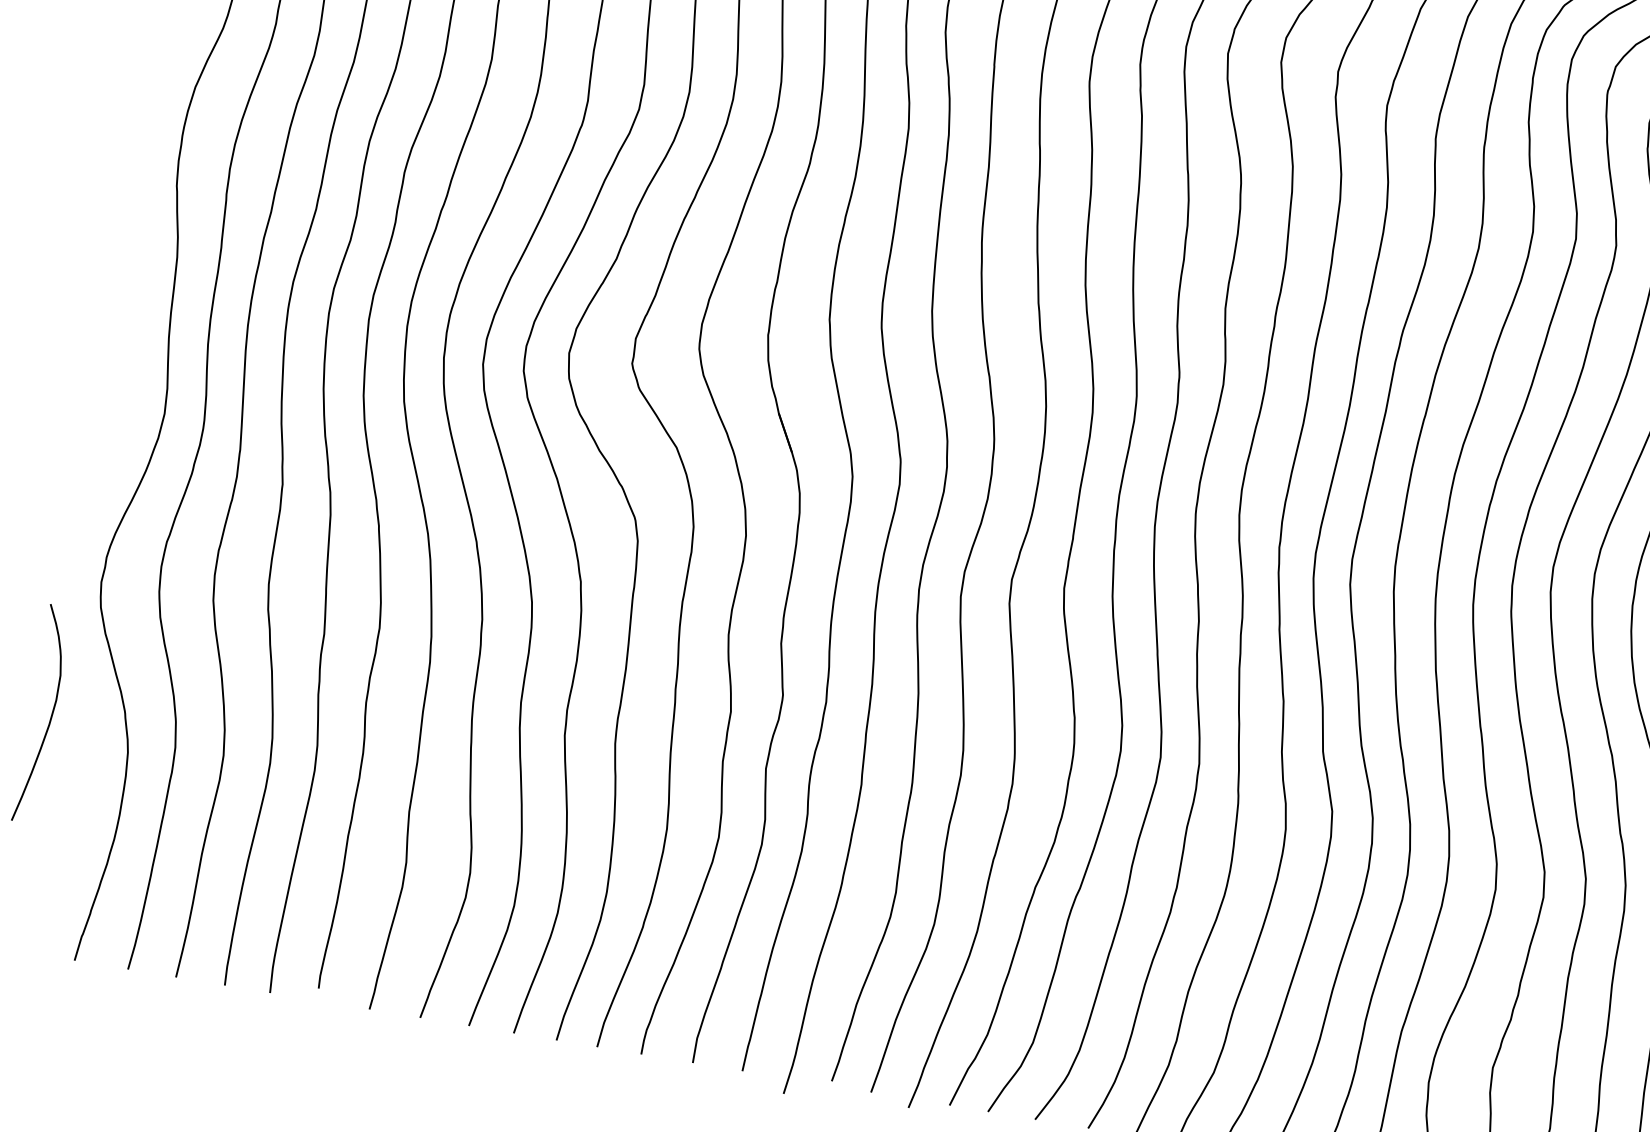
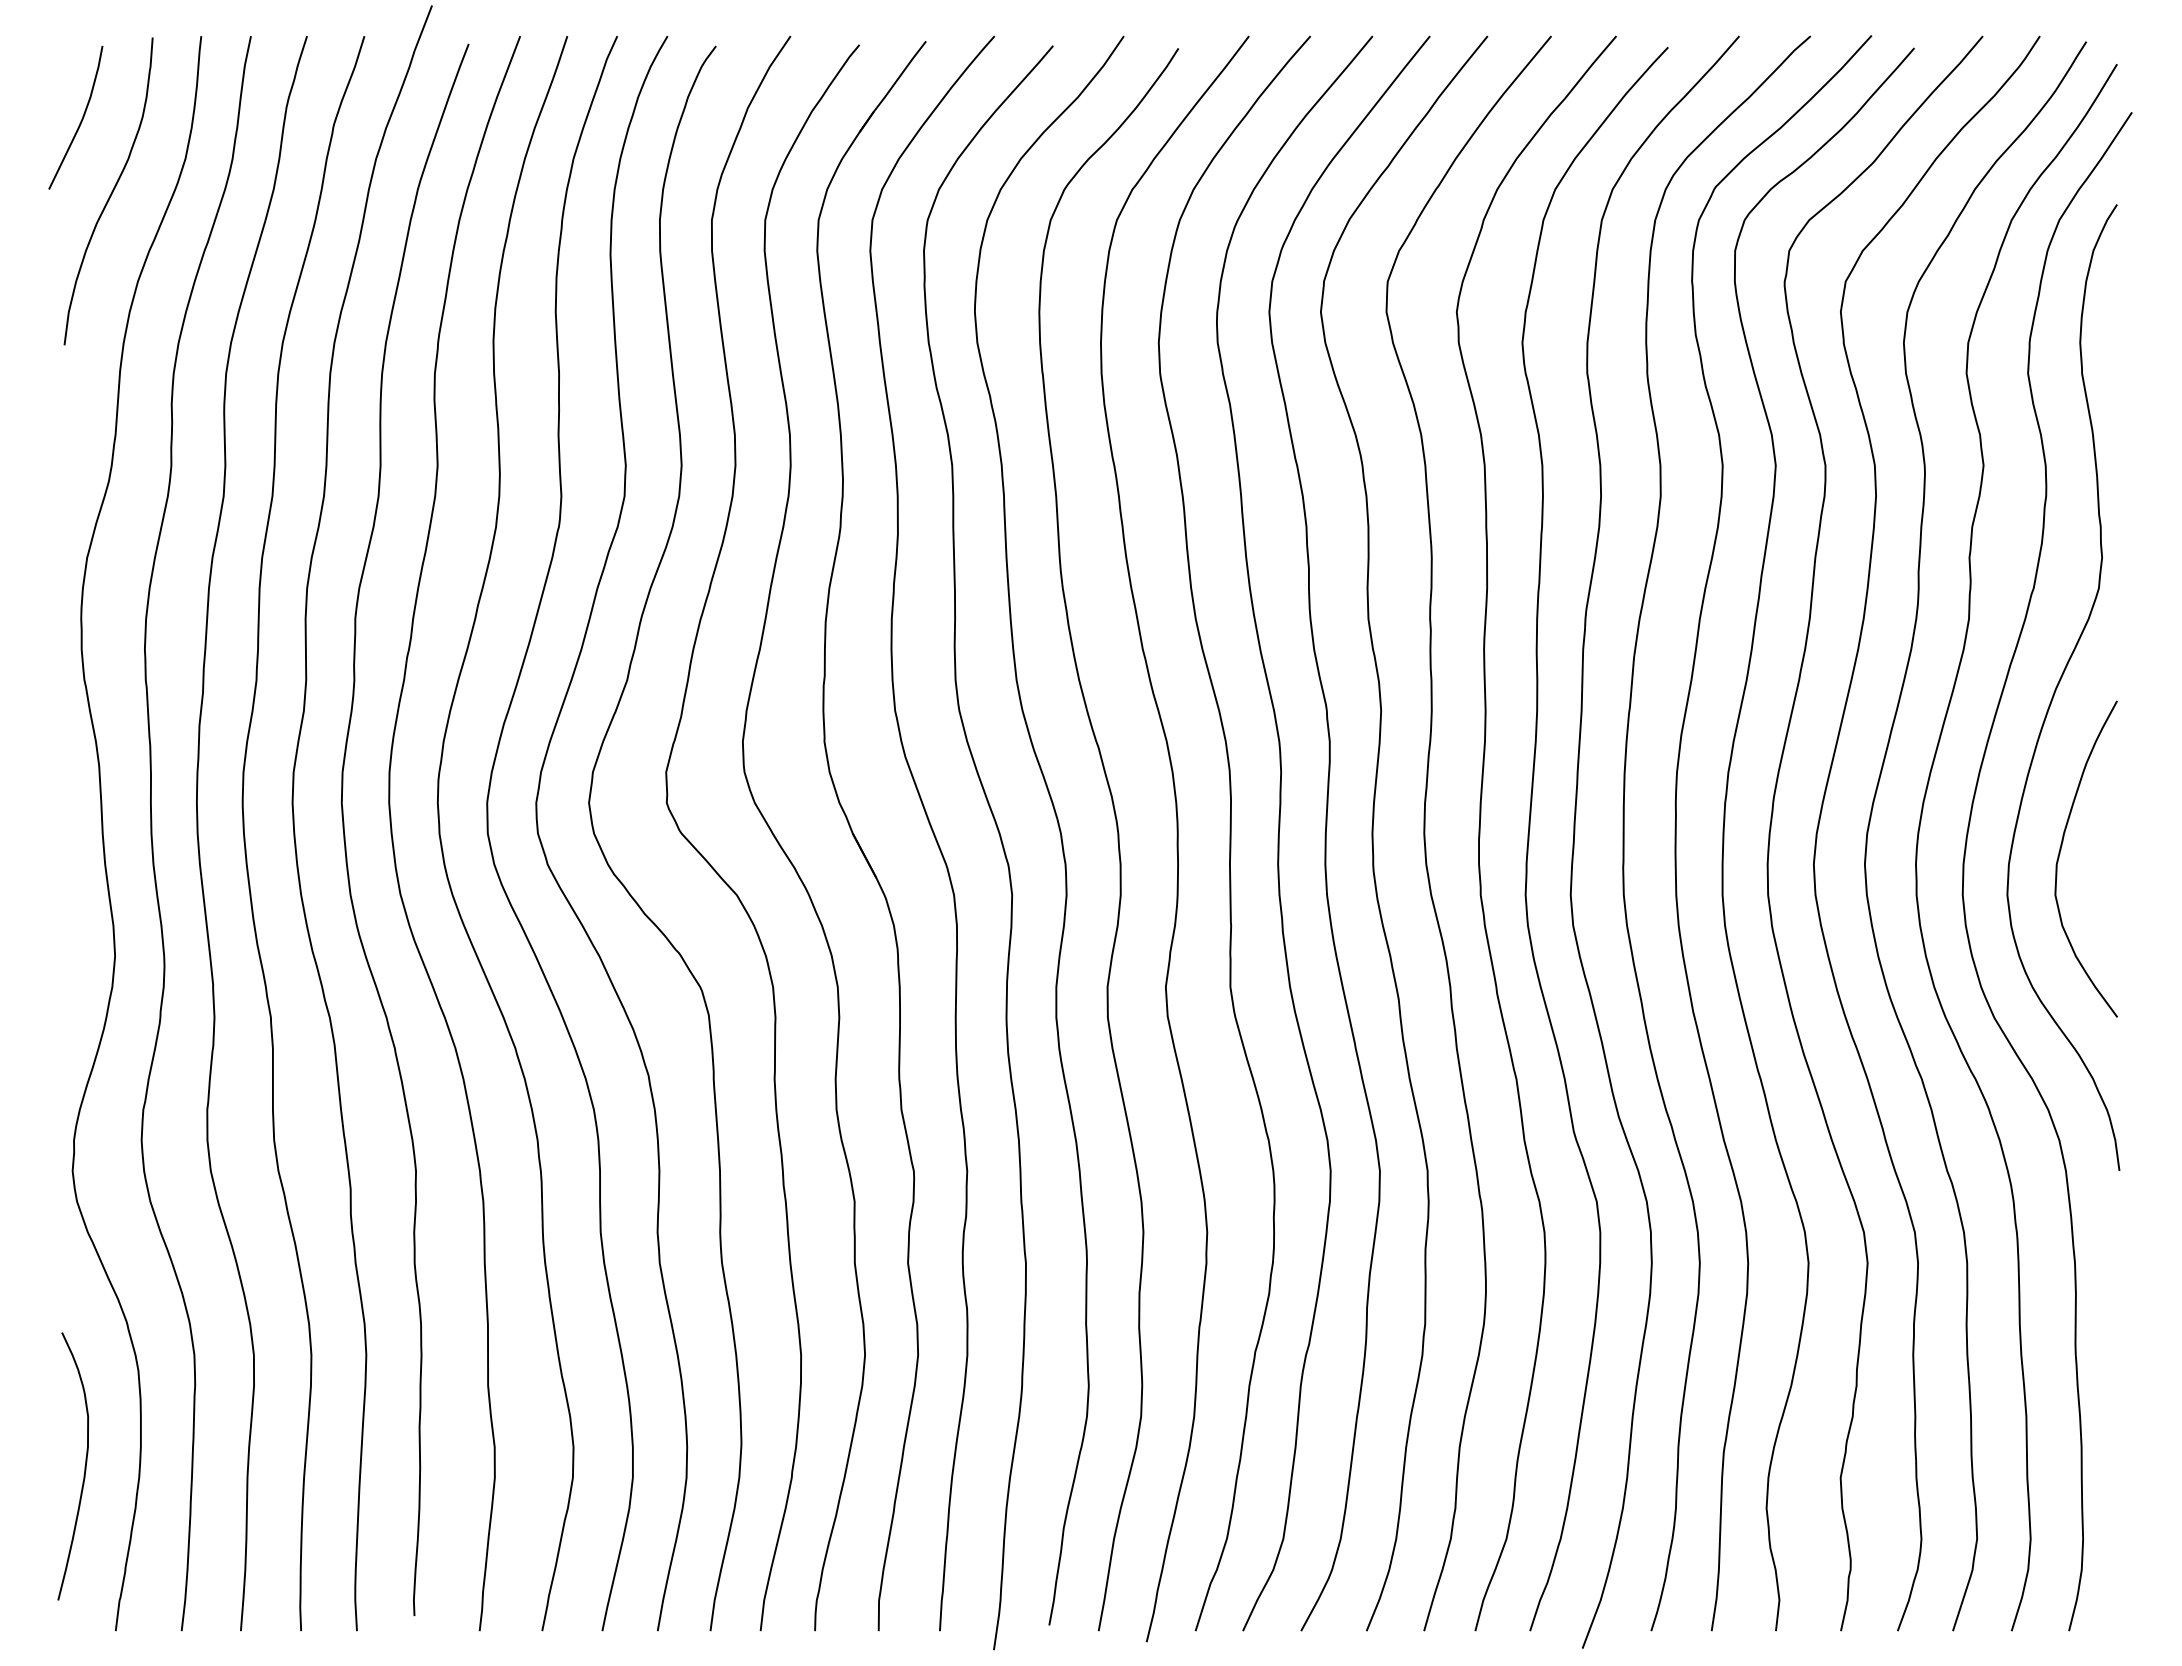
curve: (50, 715) -> (84, 1466), moved

